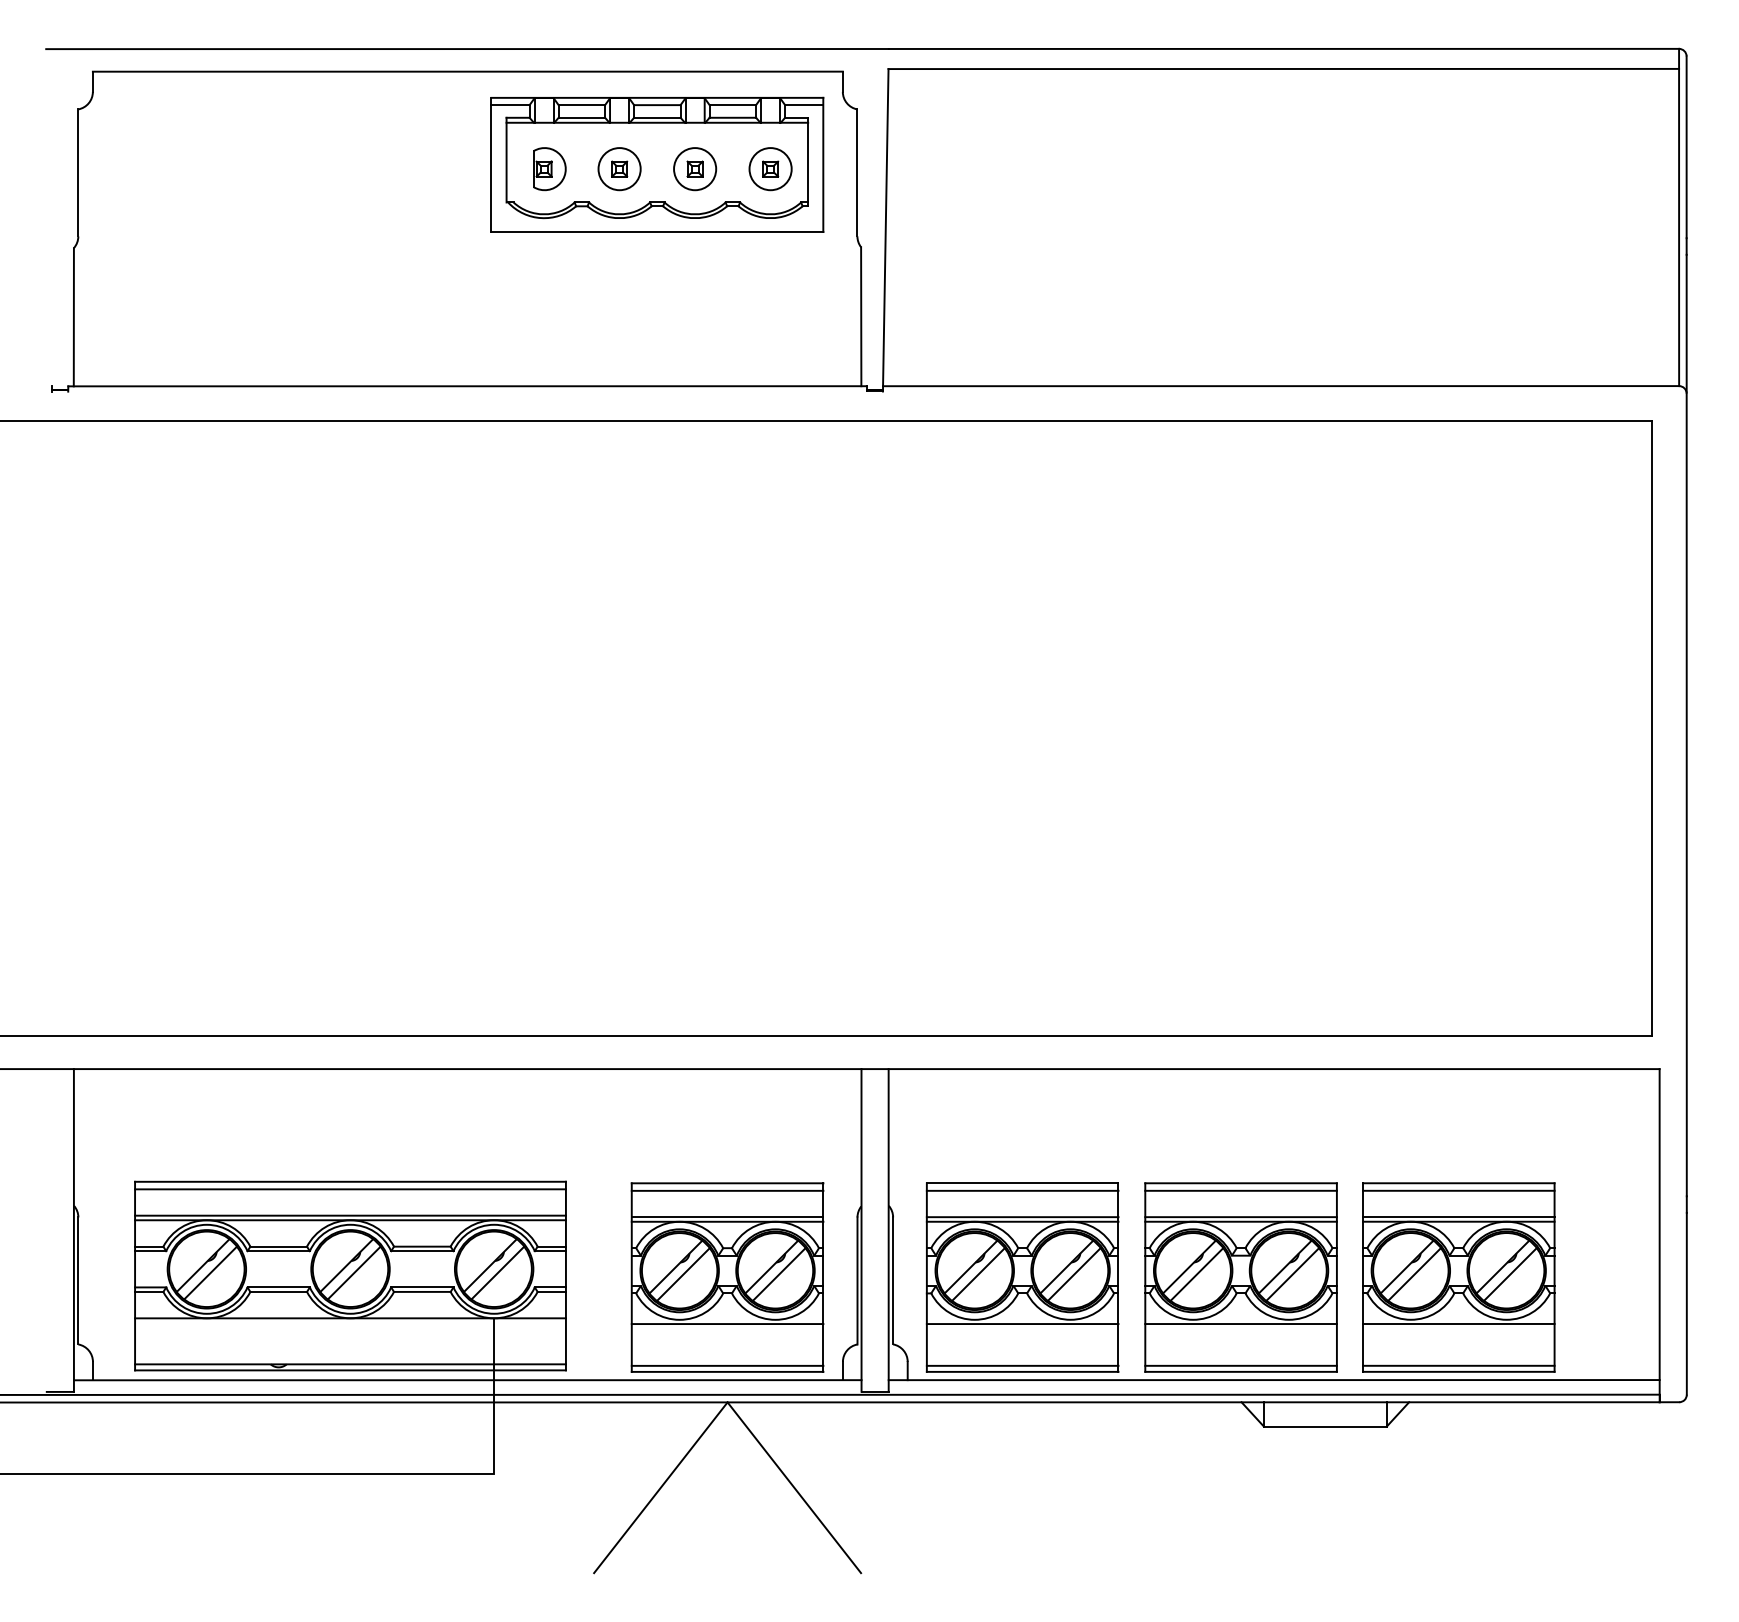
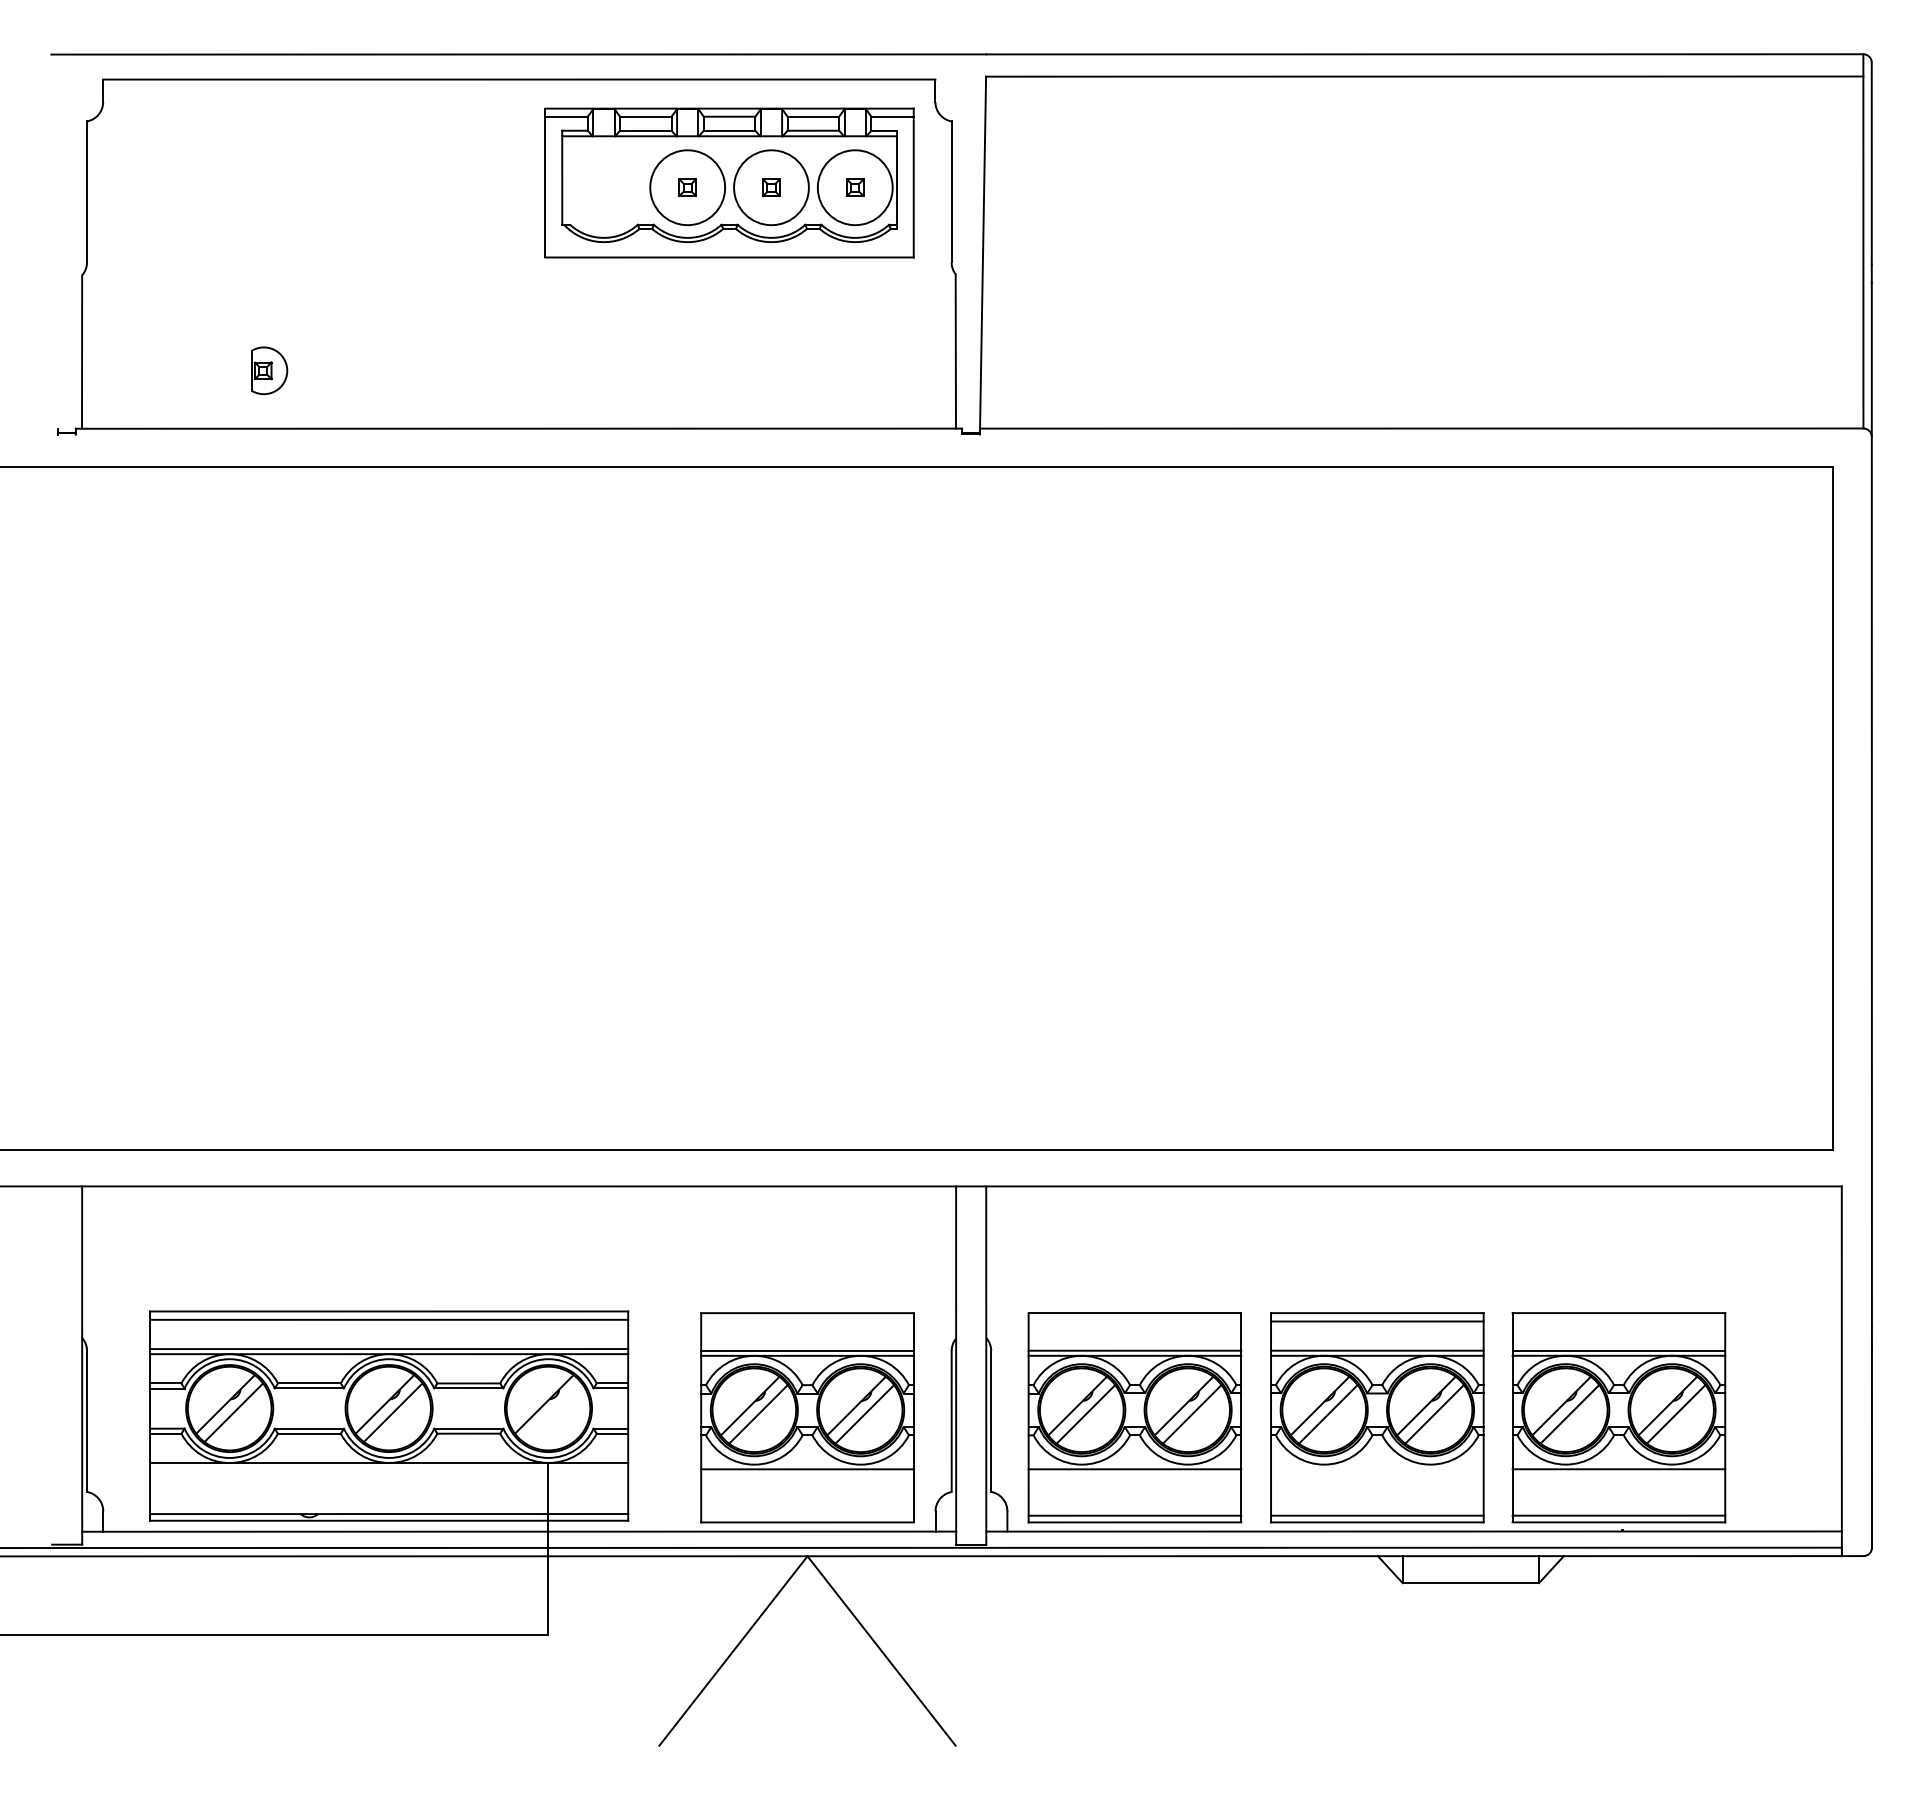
part: (549, 169) -> (269, 371), moved
circle: (619, 169) -> (687, 188), size x1.6
circle: (695, 169) -> (771, 188), size x1.6
circle: (770, 169) -> (855, 188), size x1.6
line: (727, 1190) -> (807, 1321), removed
line: (1022, 1190) -> (1134, 1321), removed
line: (1458, 1190) -> (1618, 1321), removed
line: (497, 1272) -> (552, 1412), removed
line: (1240, 1324) -> (1376, 1469), removed
line: (727, 1365) -> (807, 1515), removed

